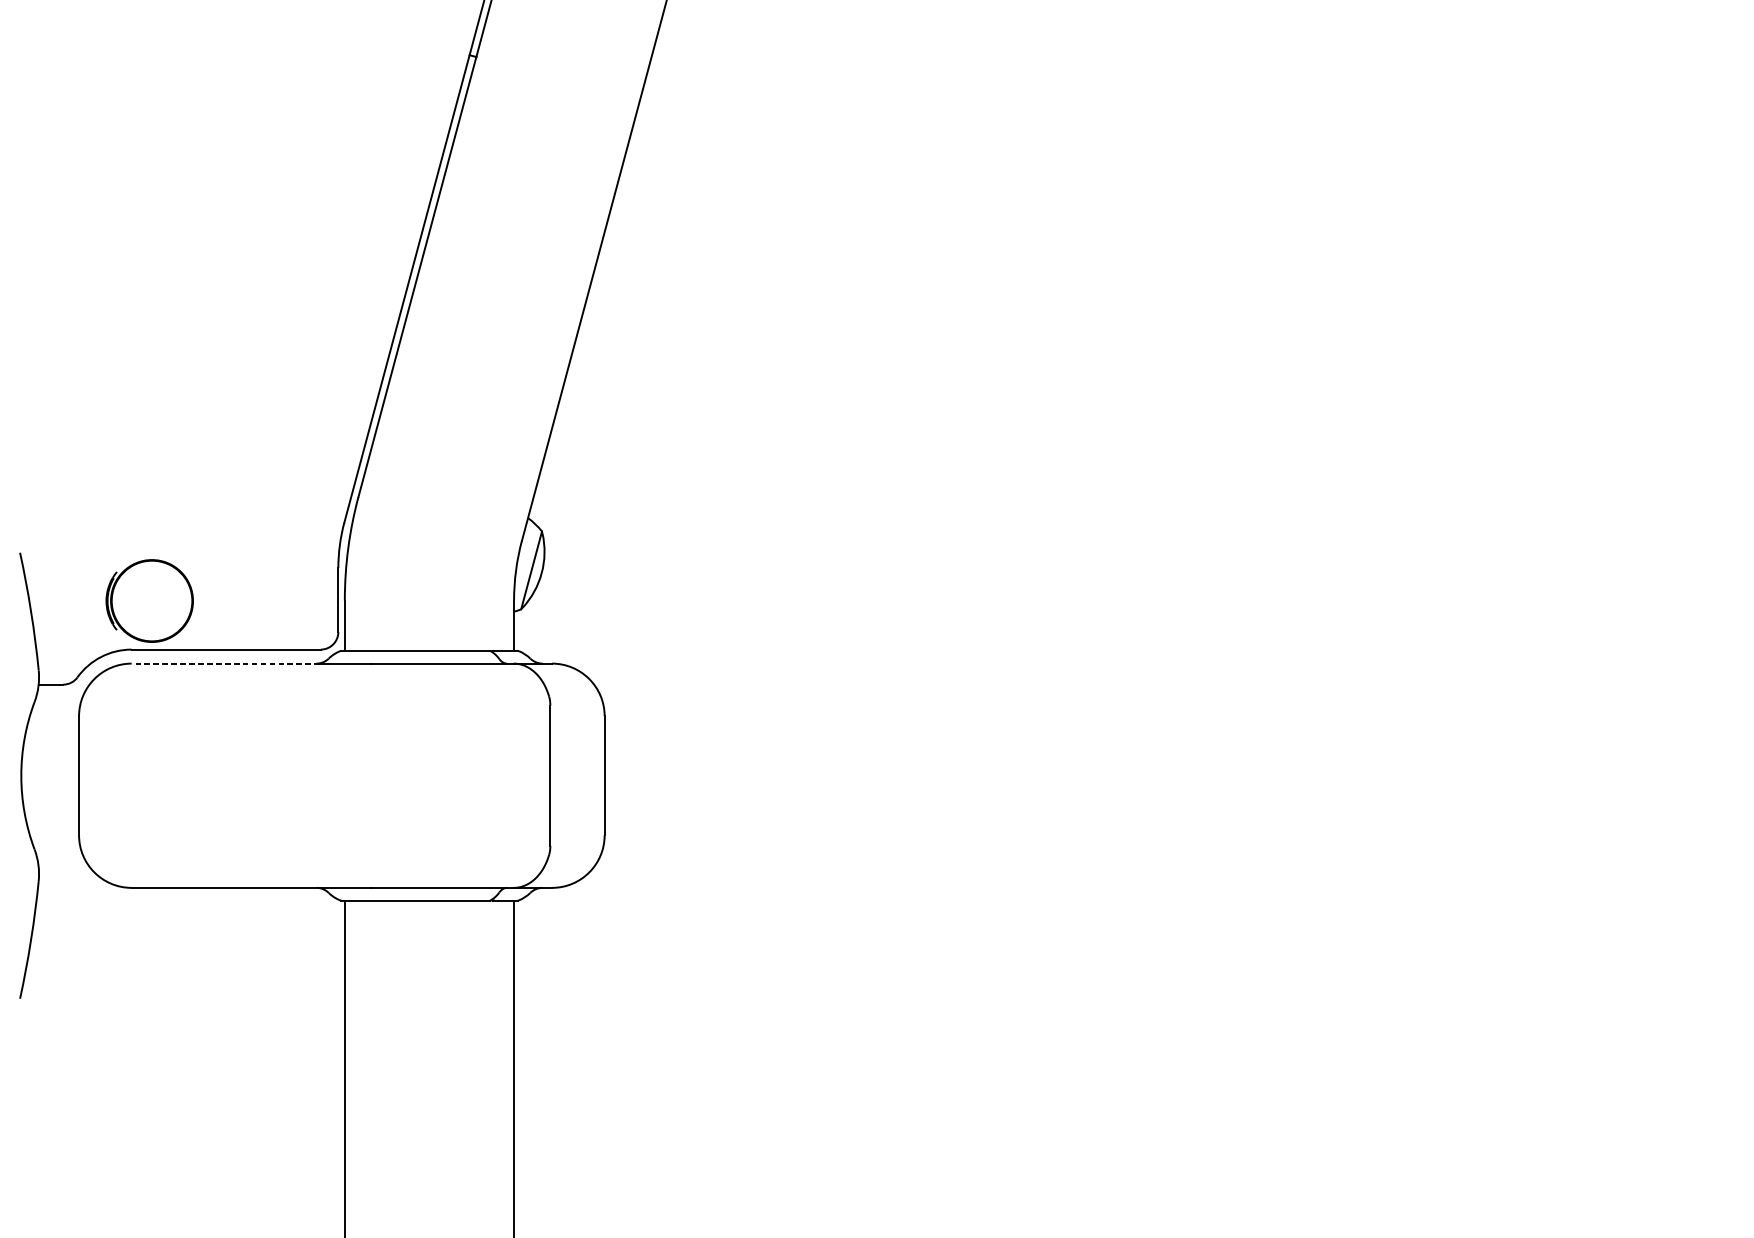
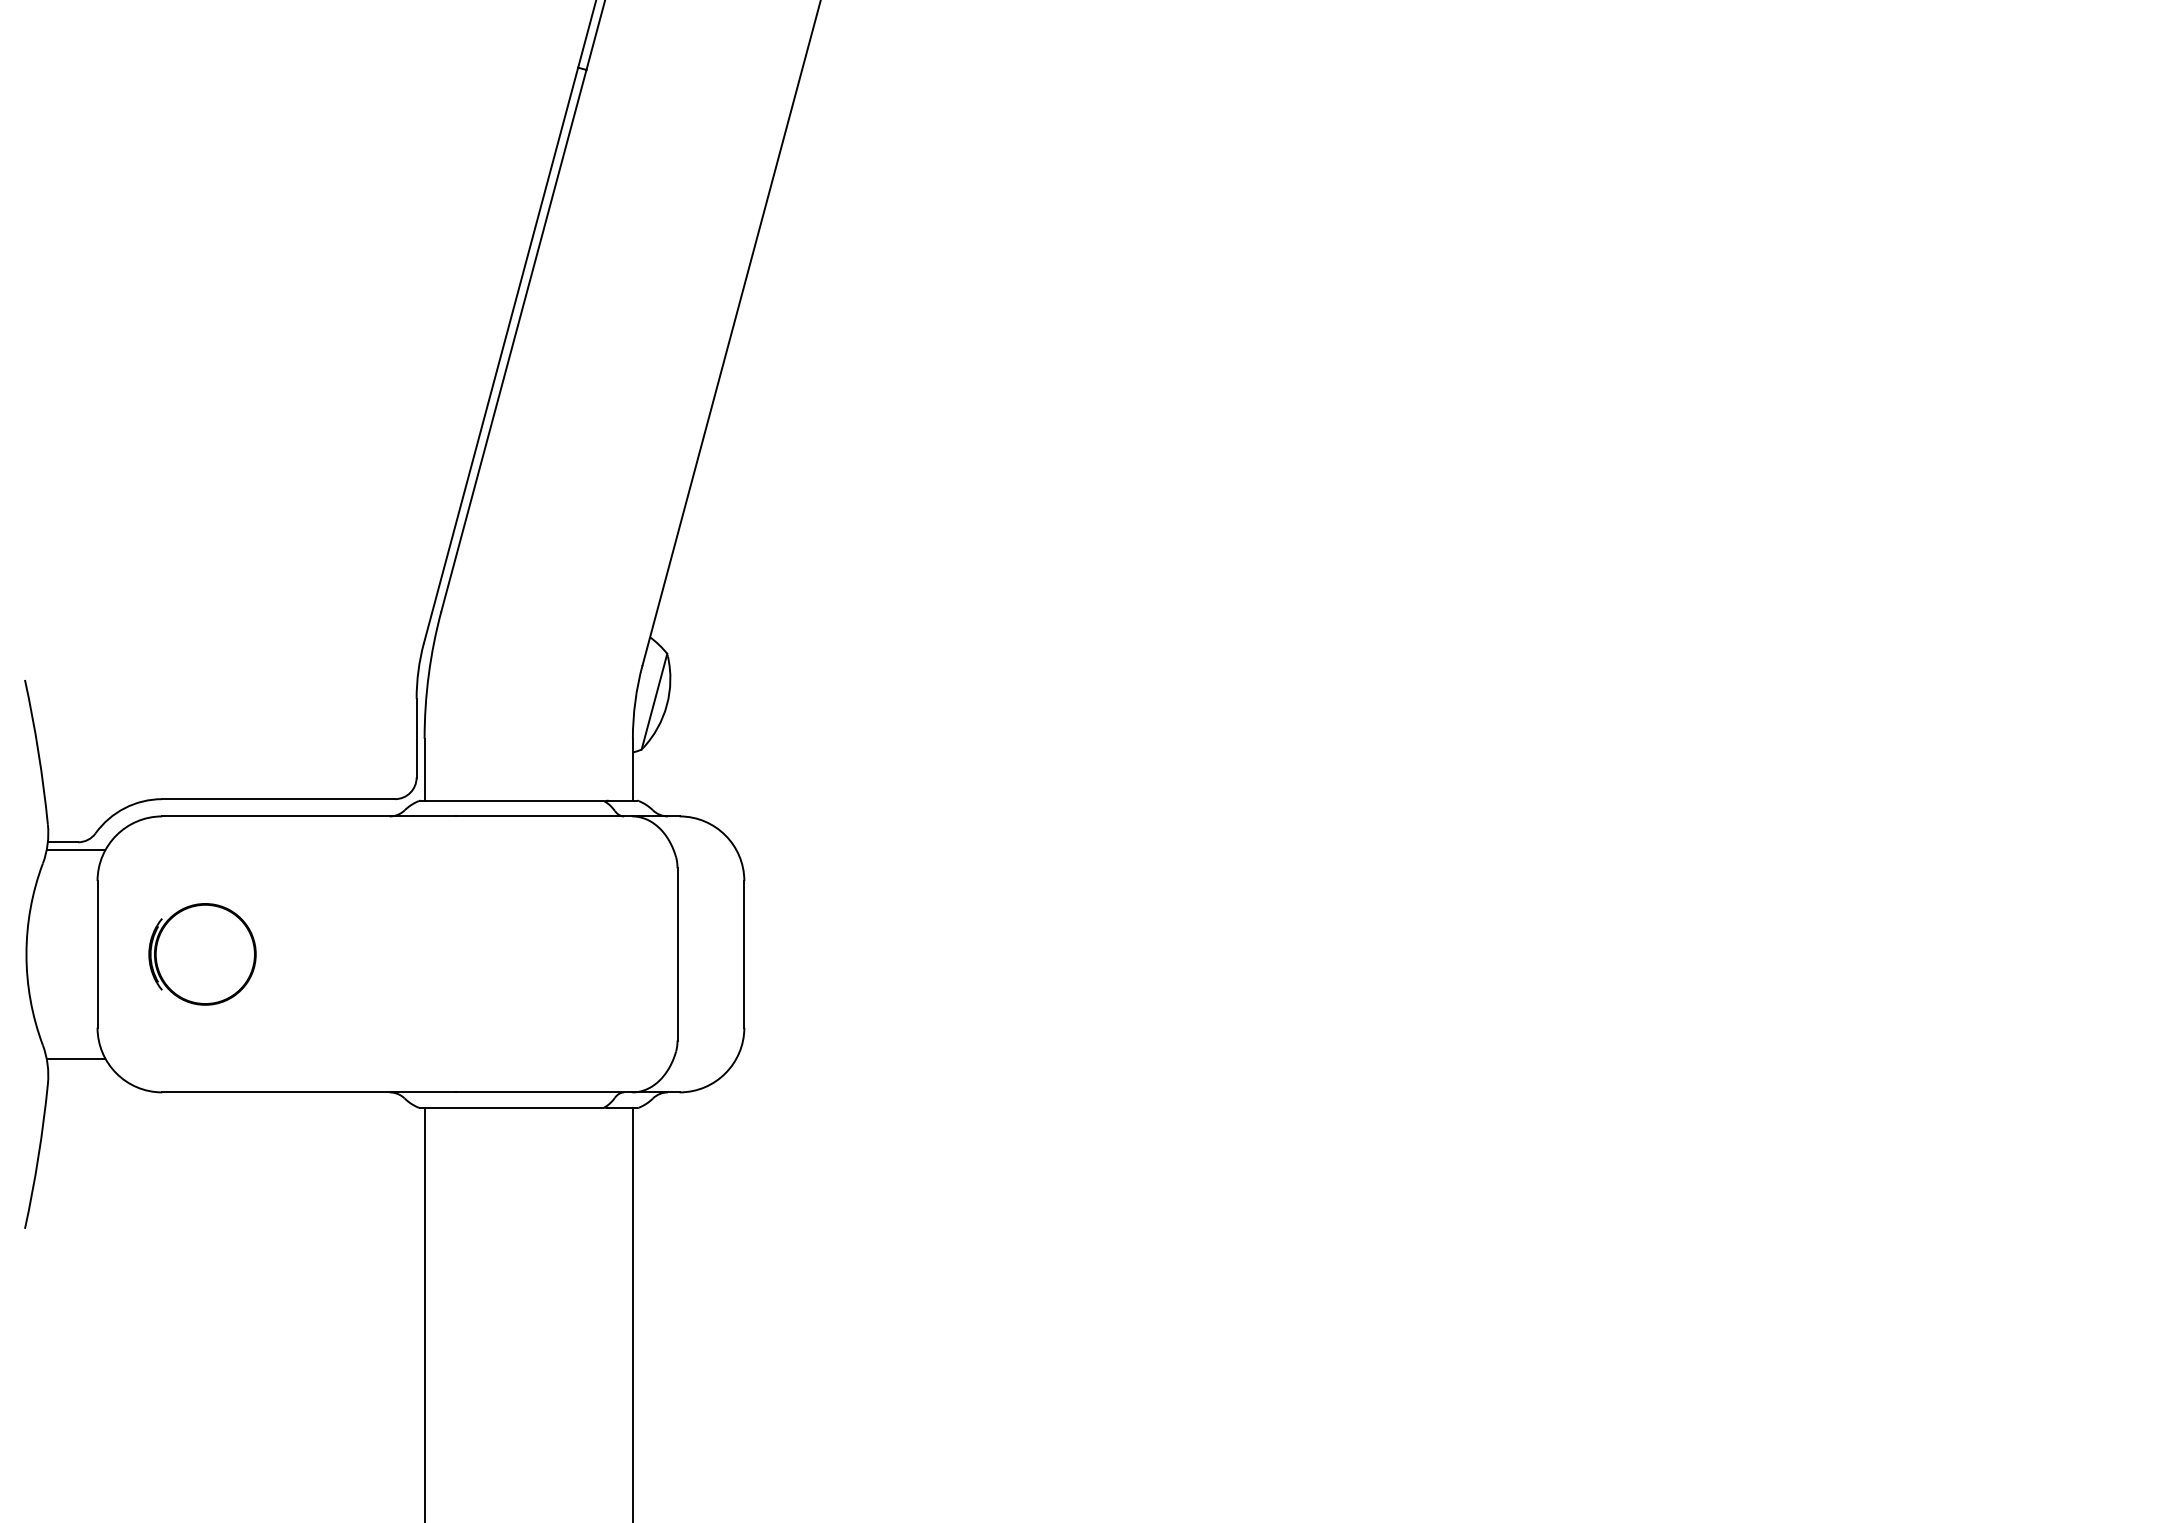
part: (149, 601) -> (202, 954), moved
line: (226, 663) -> (278, 816), dashed -> solid
line: (61, 691) -> (75, 850), added
line: (61, 860) -> (75, 1058), added

